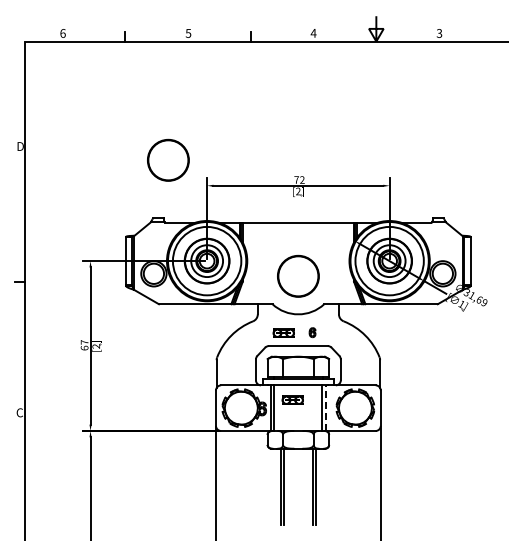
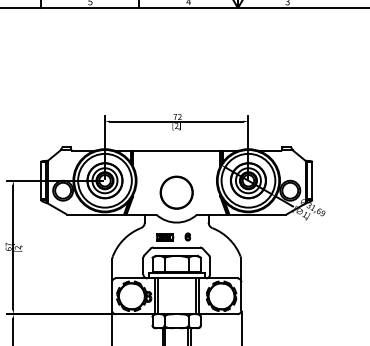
circle: (168, 159) -> (74, 100), removed
part: (292, 399) -> (172, 289), removed
line: (326, 408) -> (198, 296), dashed -> solid

